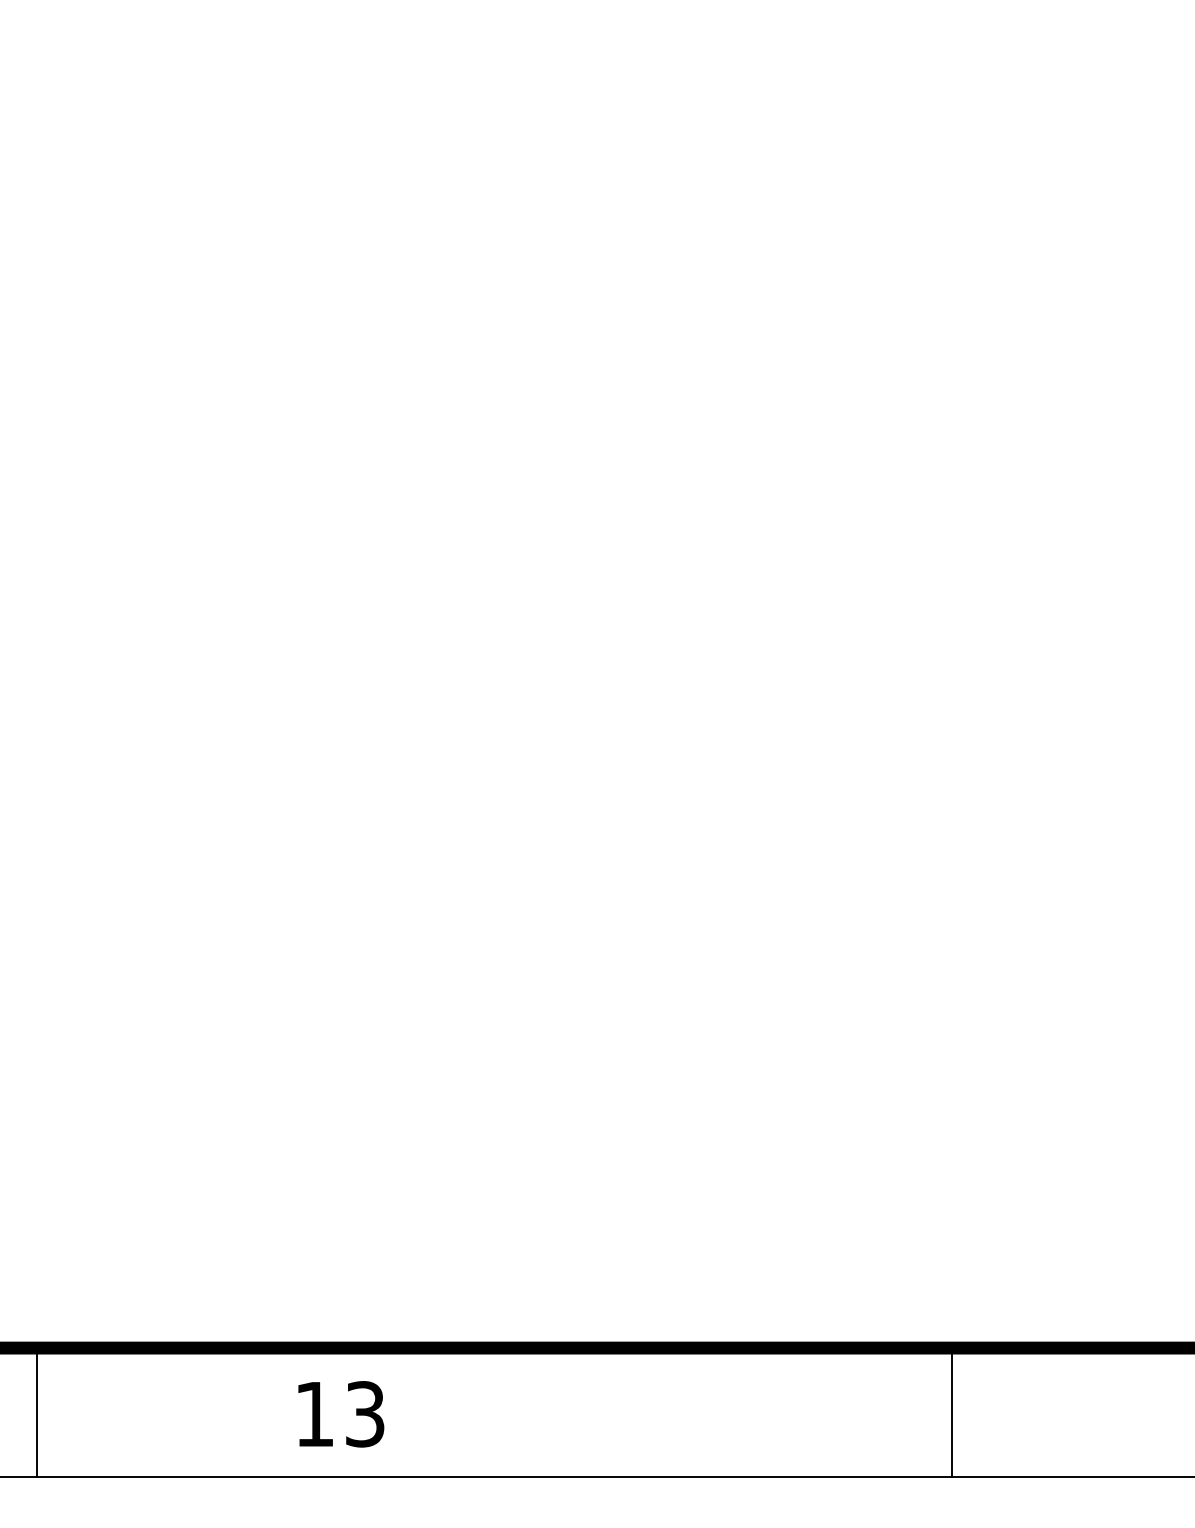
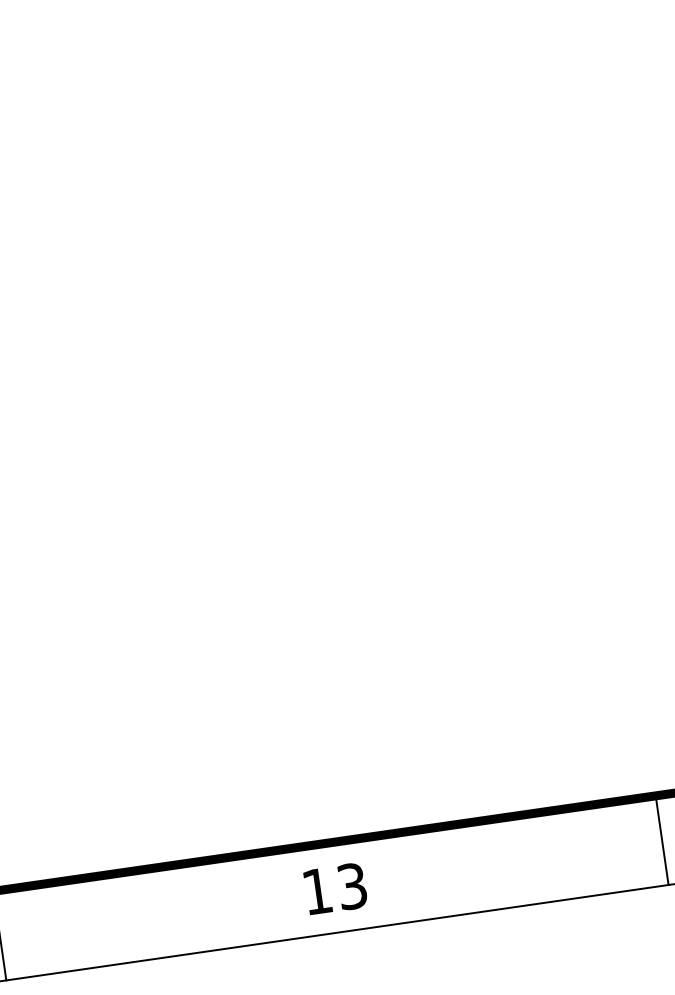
line: (951, 1412) -> (662, 840), moved
text: (341, 1414) -> (335, 888), moved

